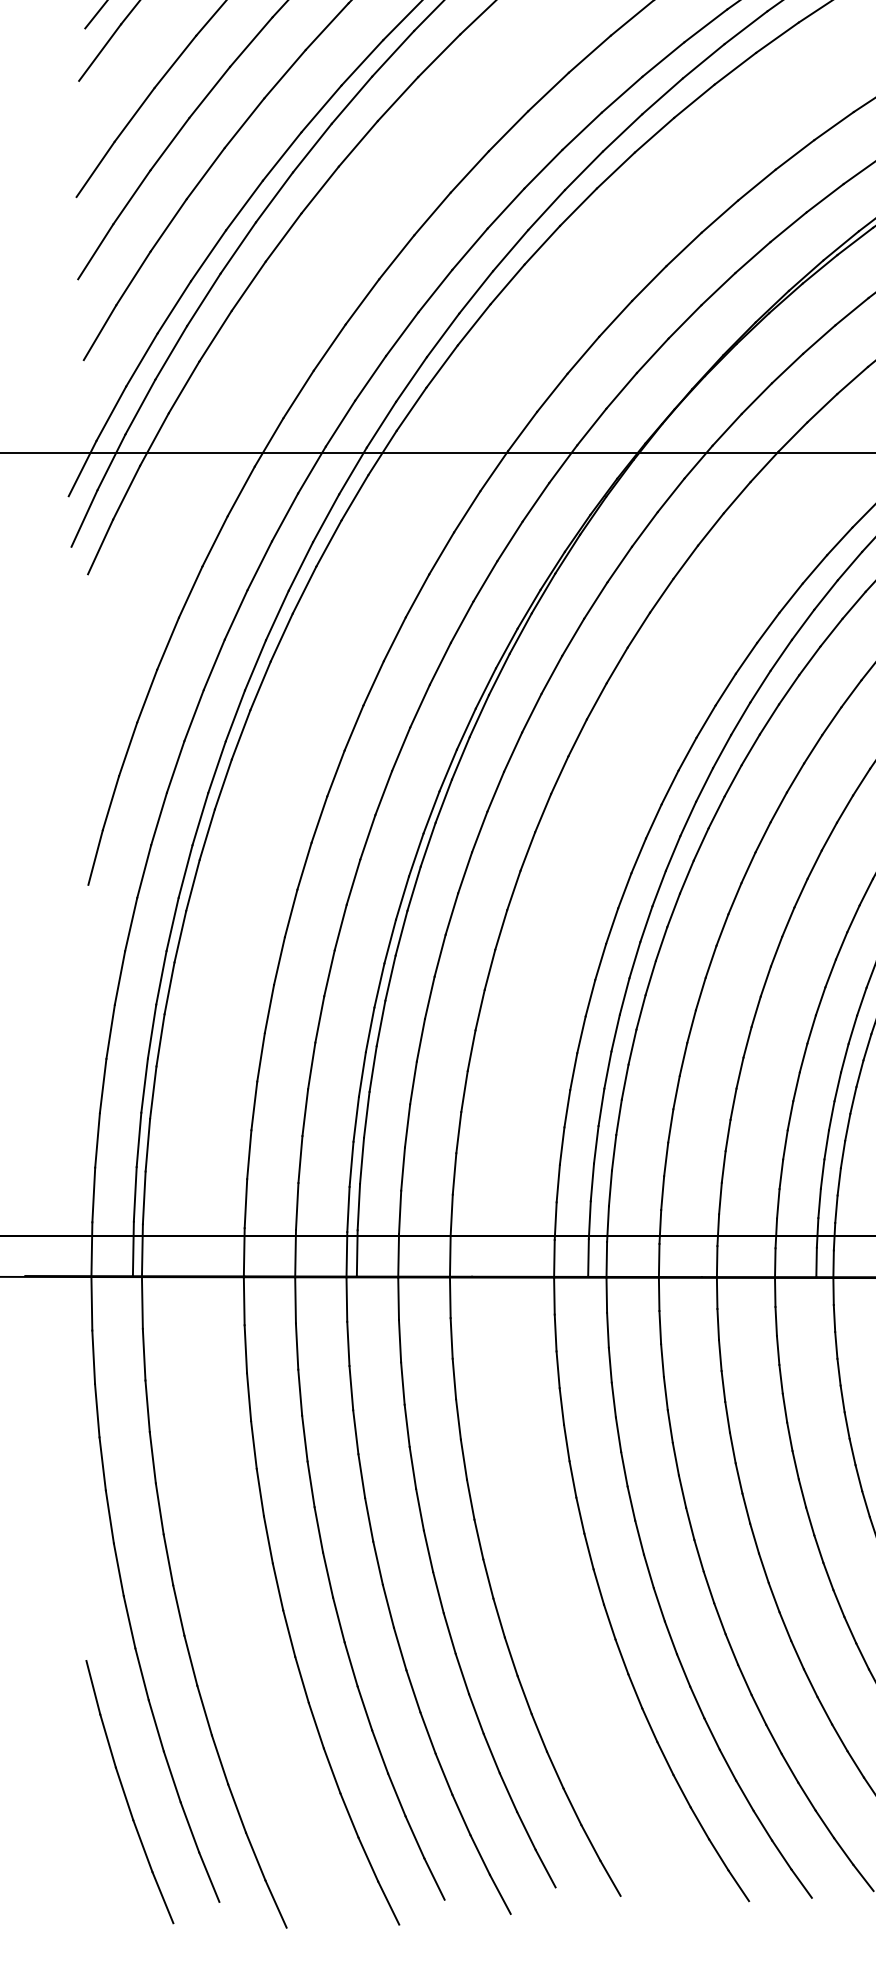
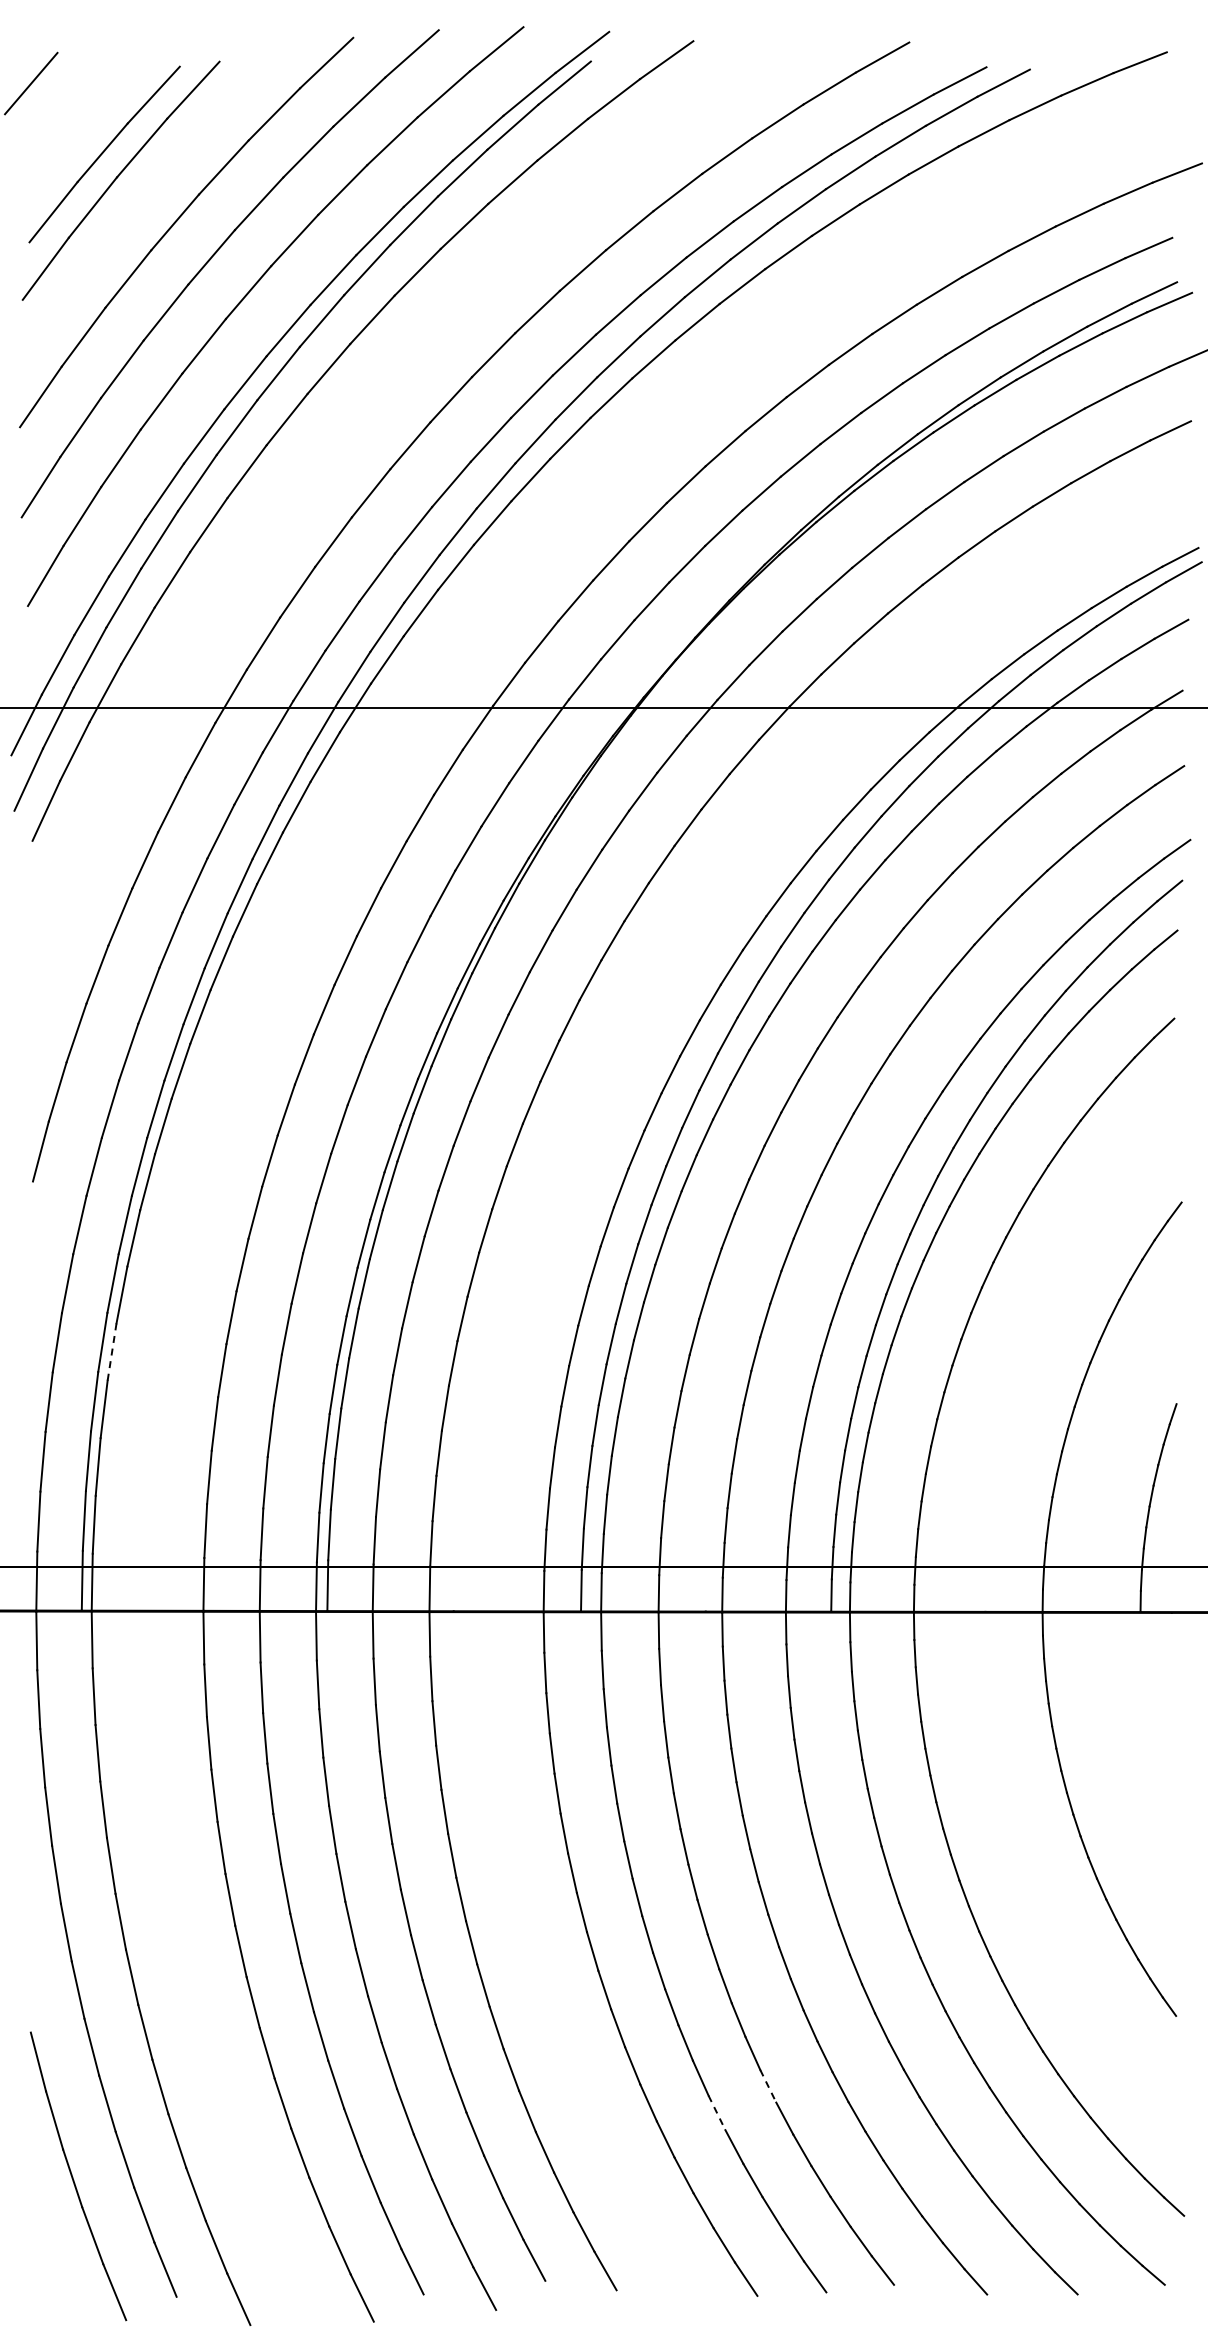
line: (160, 1040) -> (112, 1352), solid -> dashed
line: (759, 1710) -> (768, 2086), solid -> dashed
line: (712, 1734) -> (717, 2113), solid -> dashed

